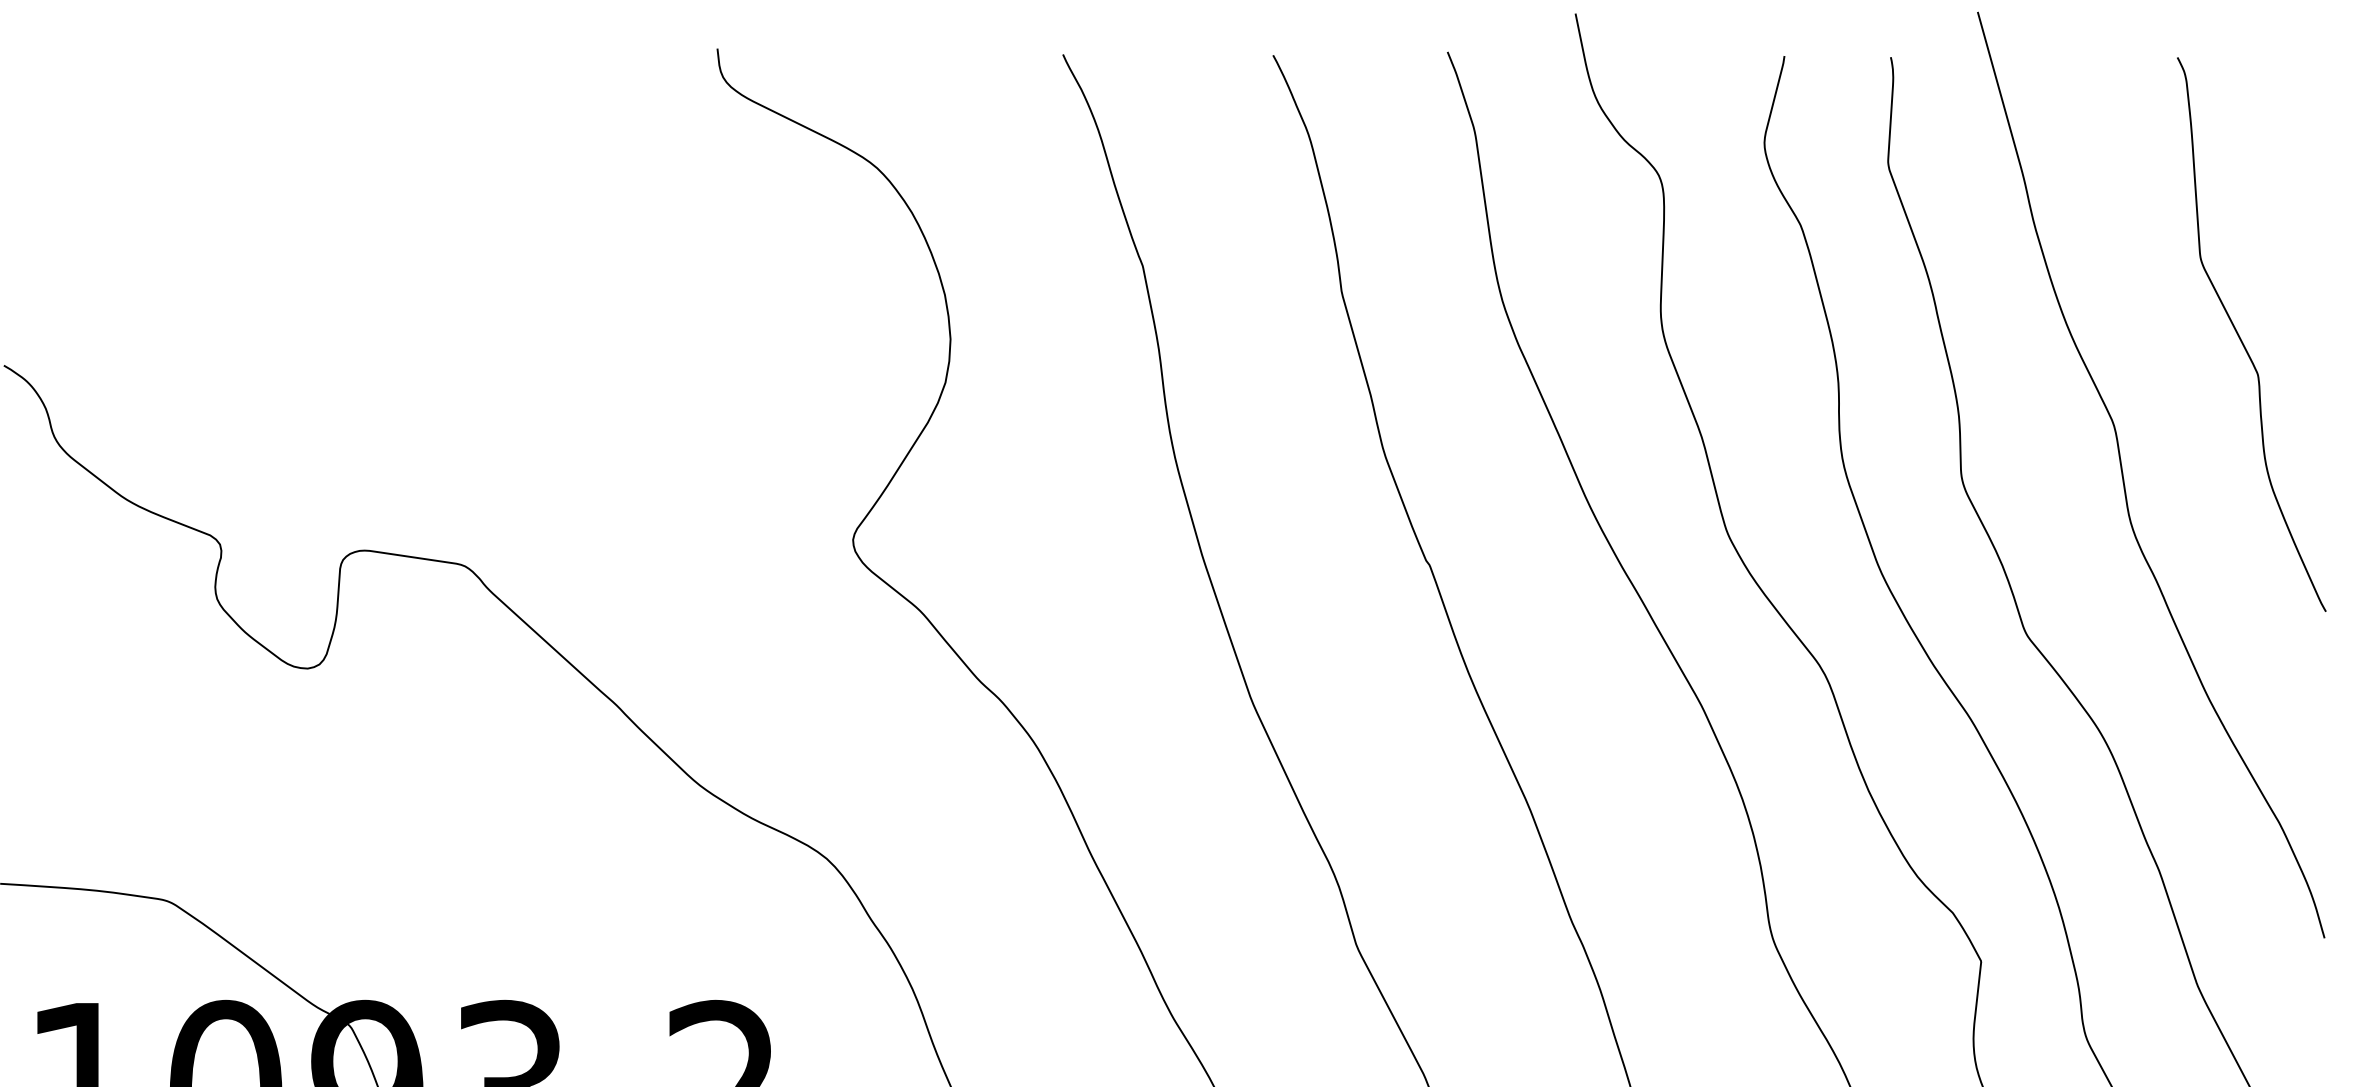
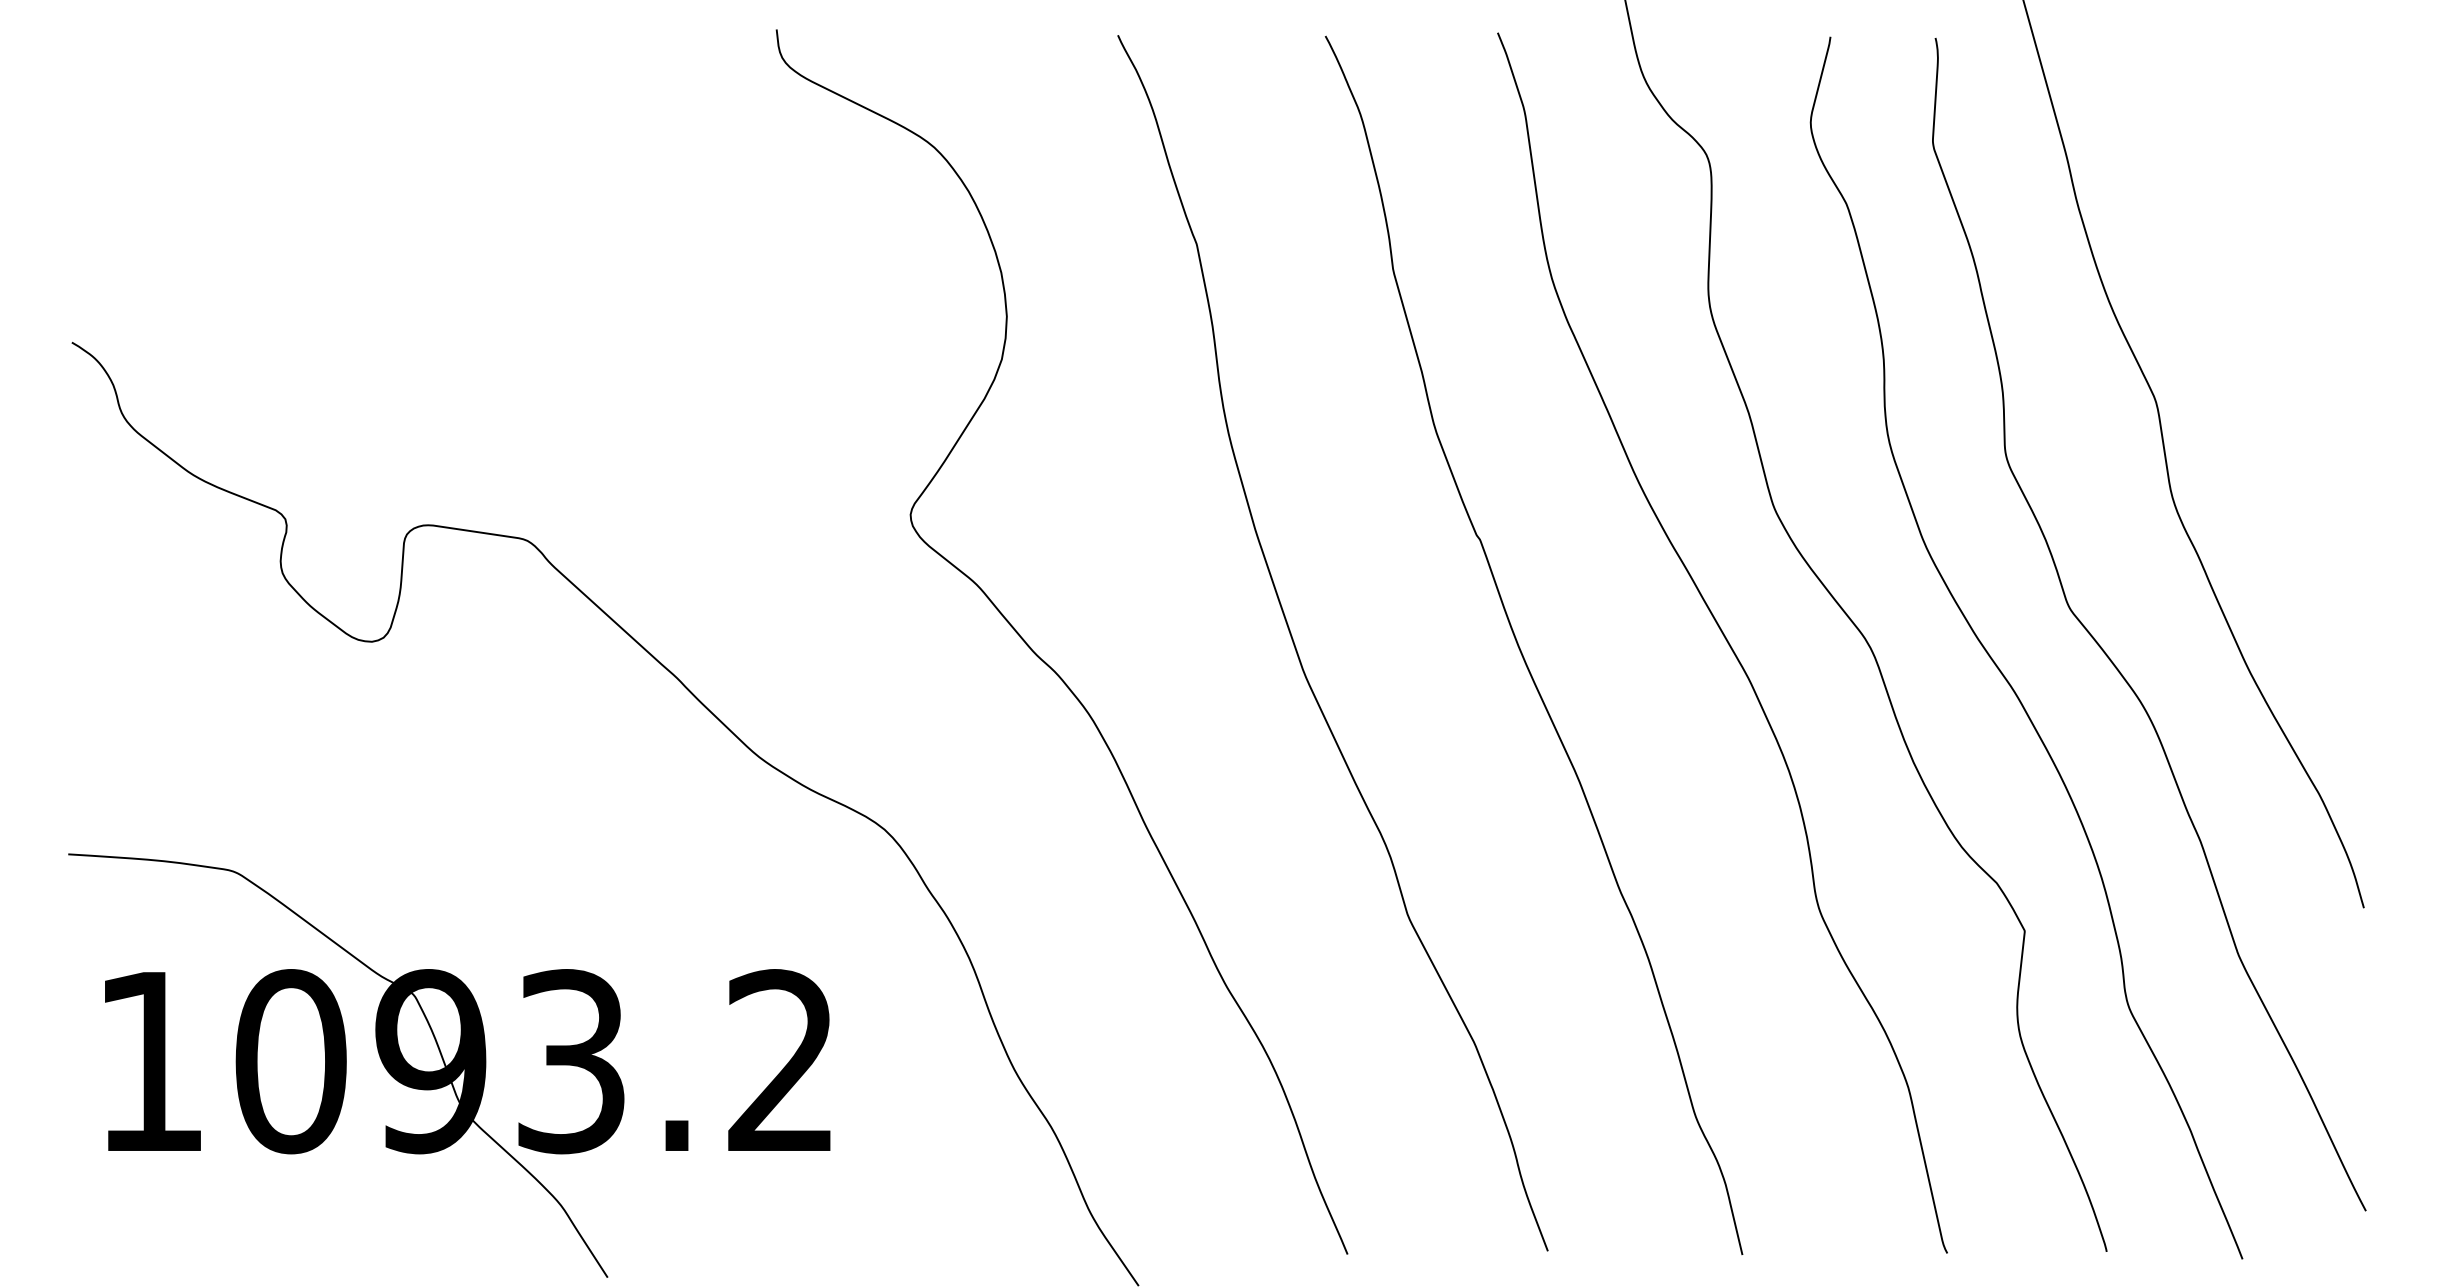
curve: (2241, 338) -> (2281, 315), removed

